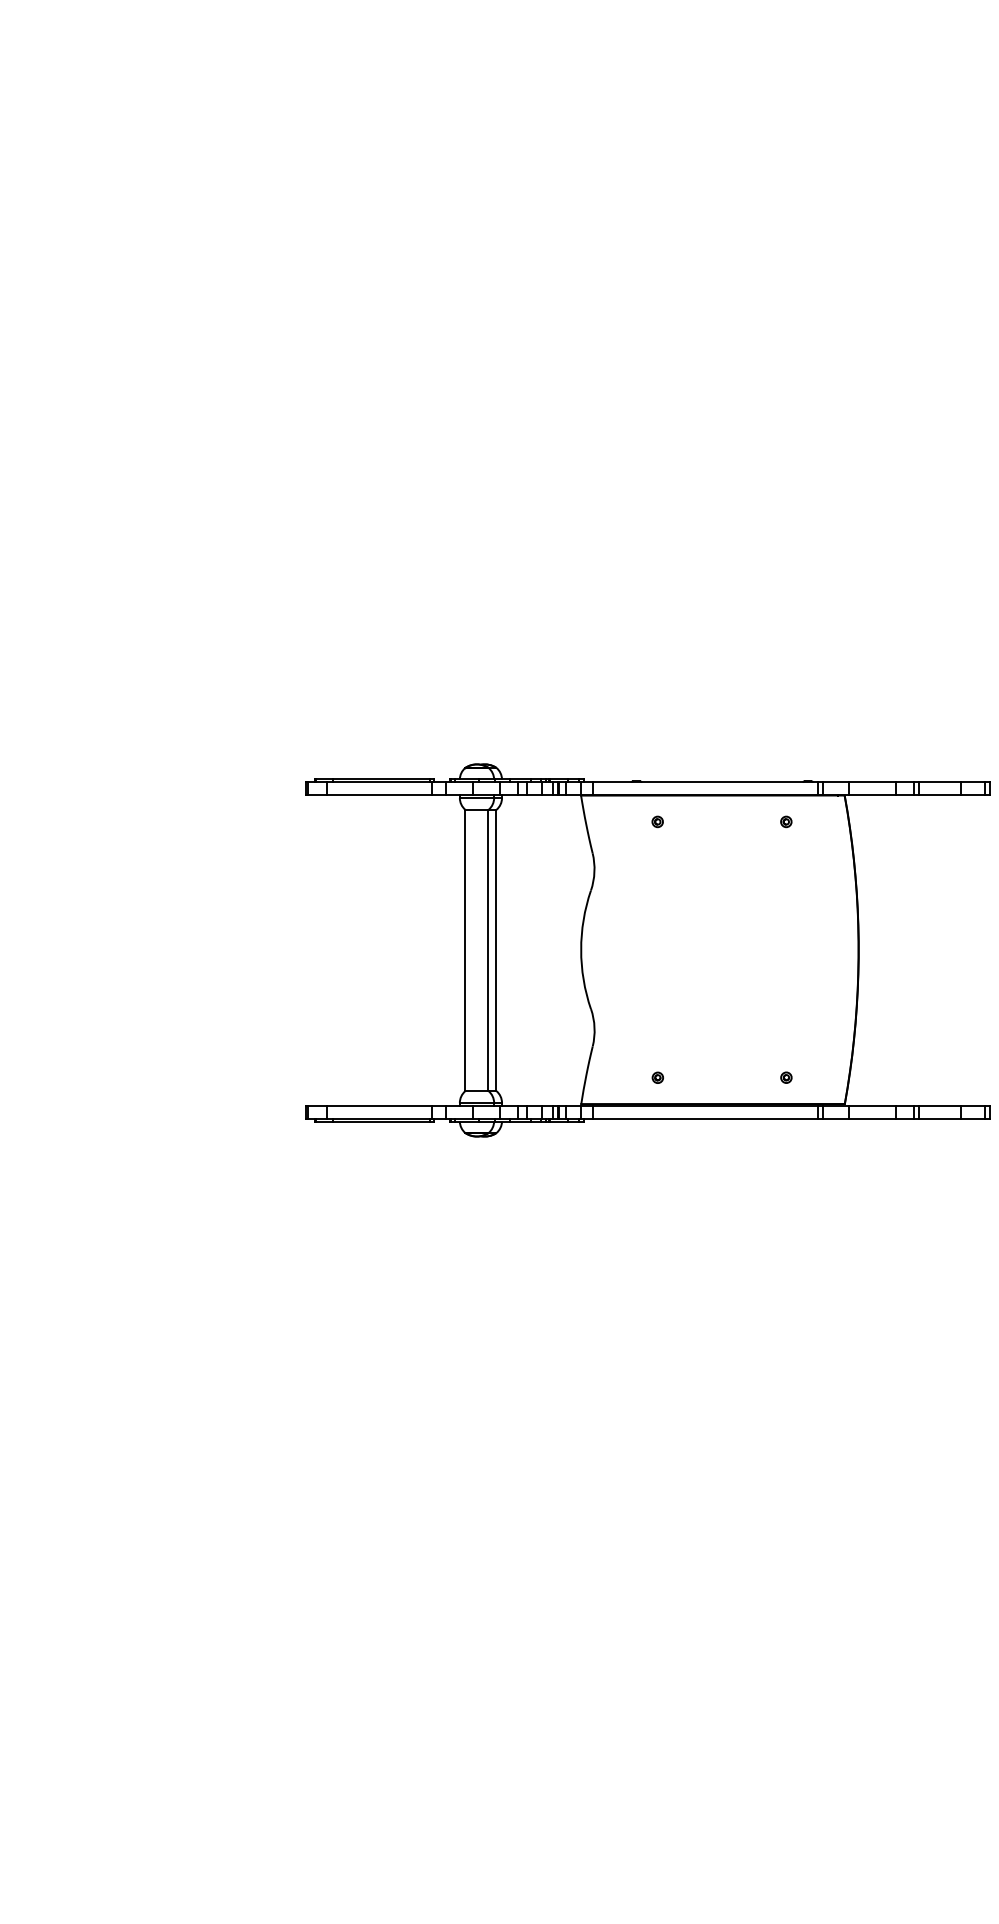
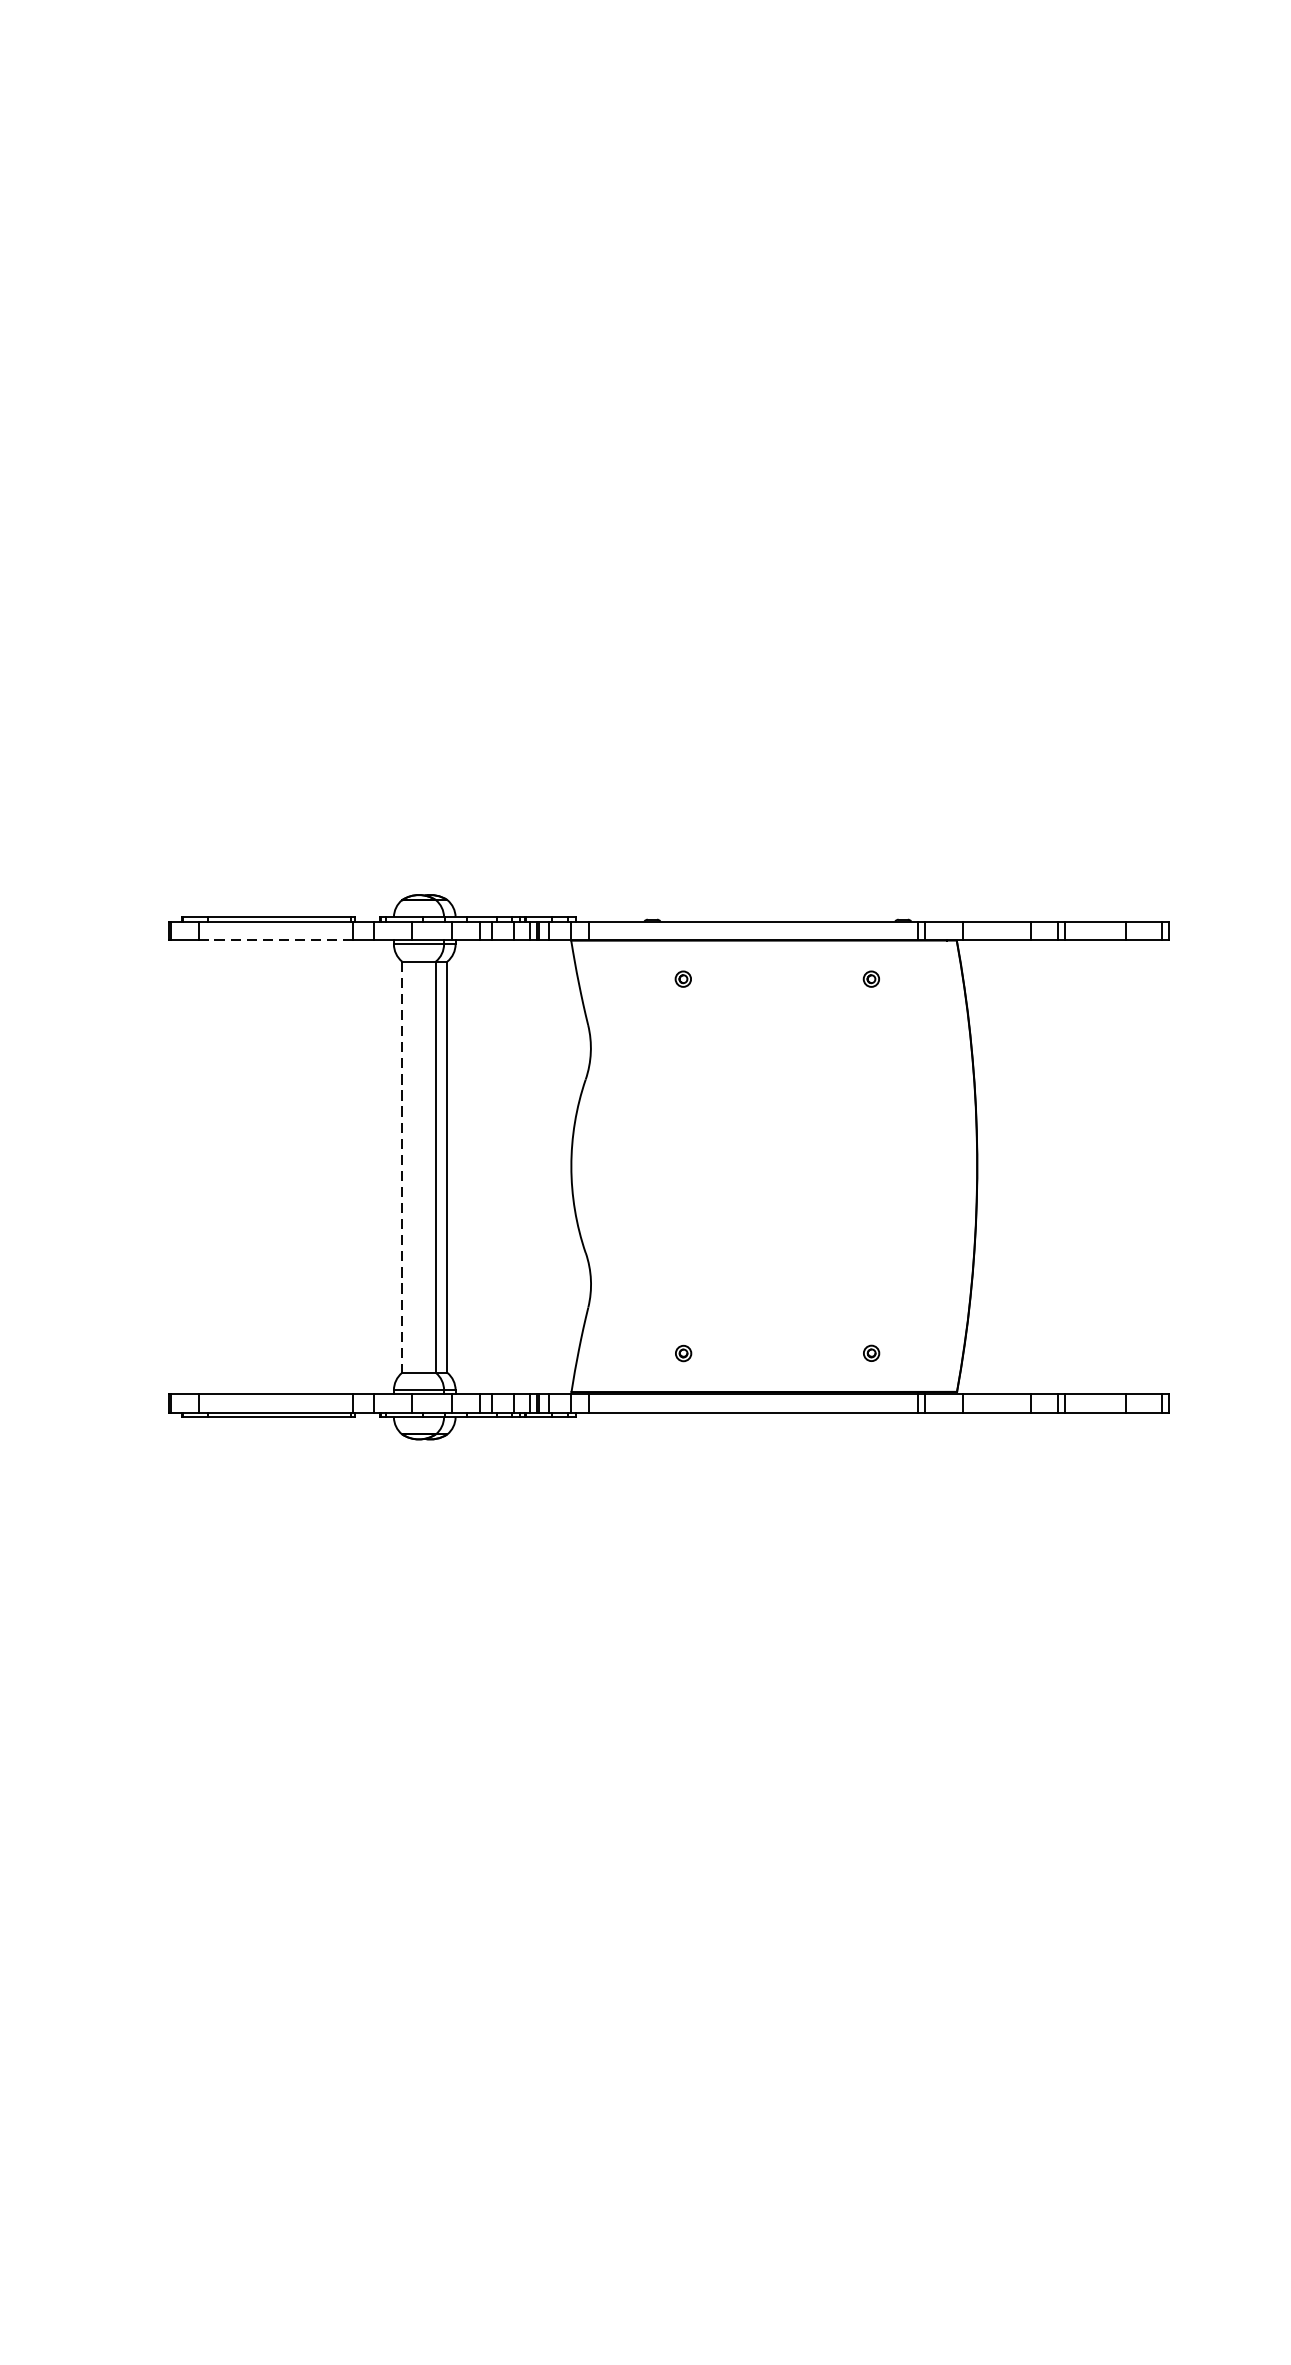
line: (379, 795) -> (276, 940), solid -> dashed
line: (465, 950) -> (402, 1167), solid -> dashed

